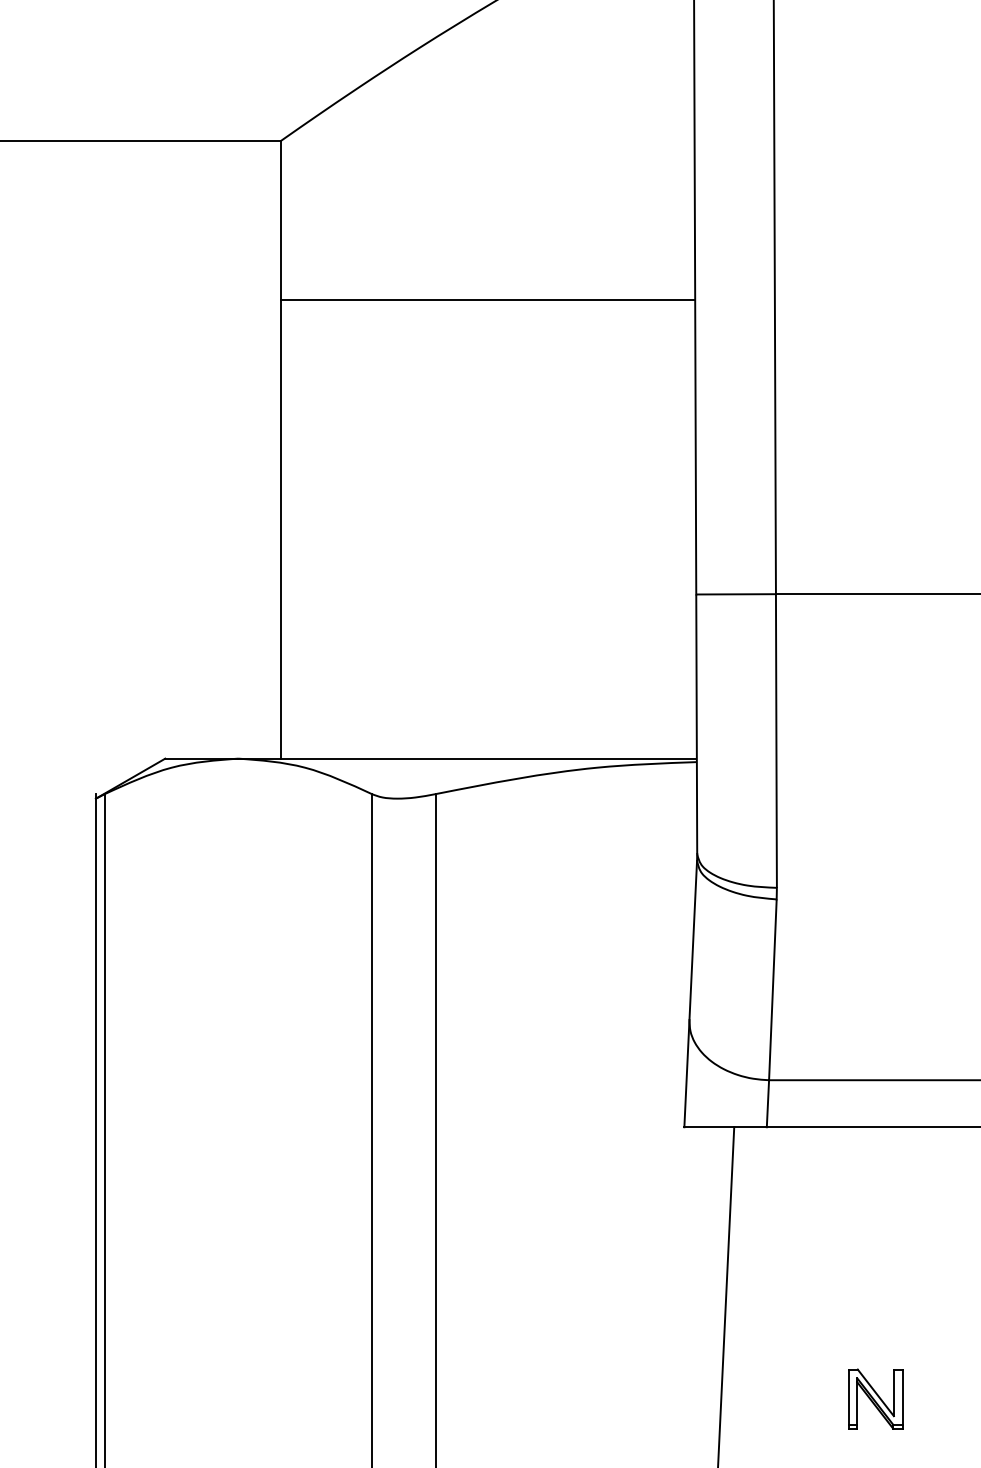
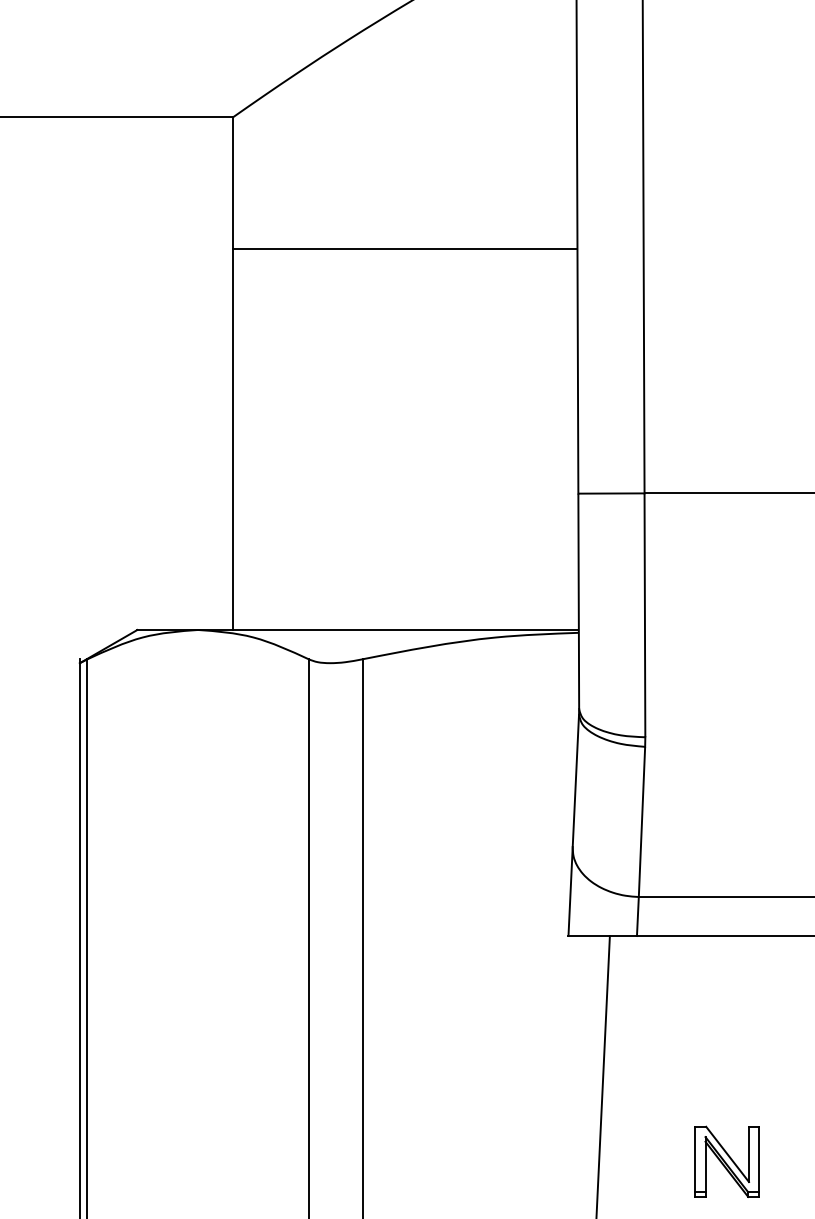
part: (875, 1398) -> (727, 1161), size x1.43

